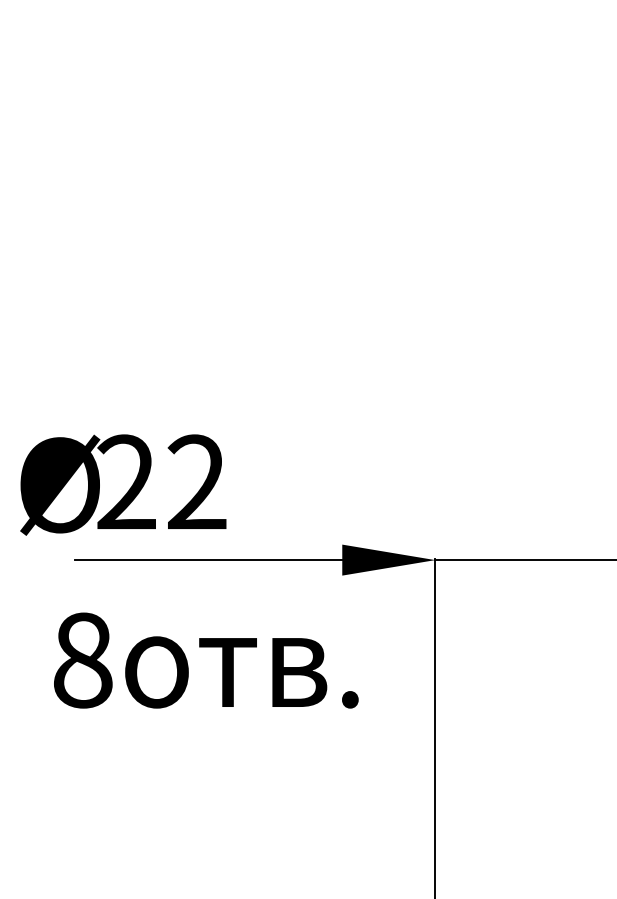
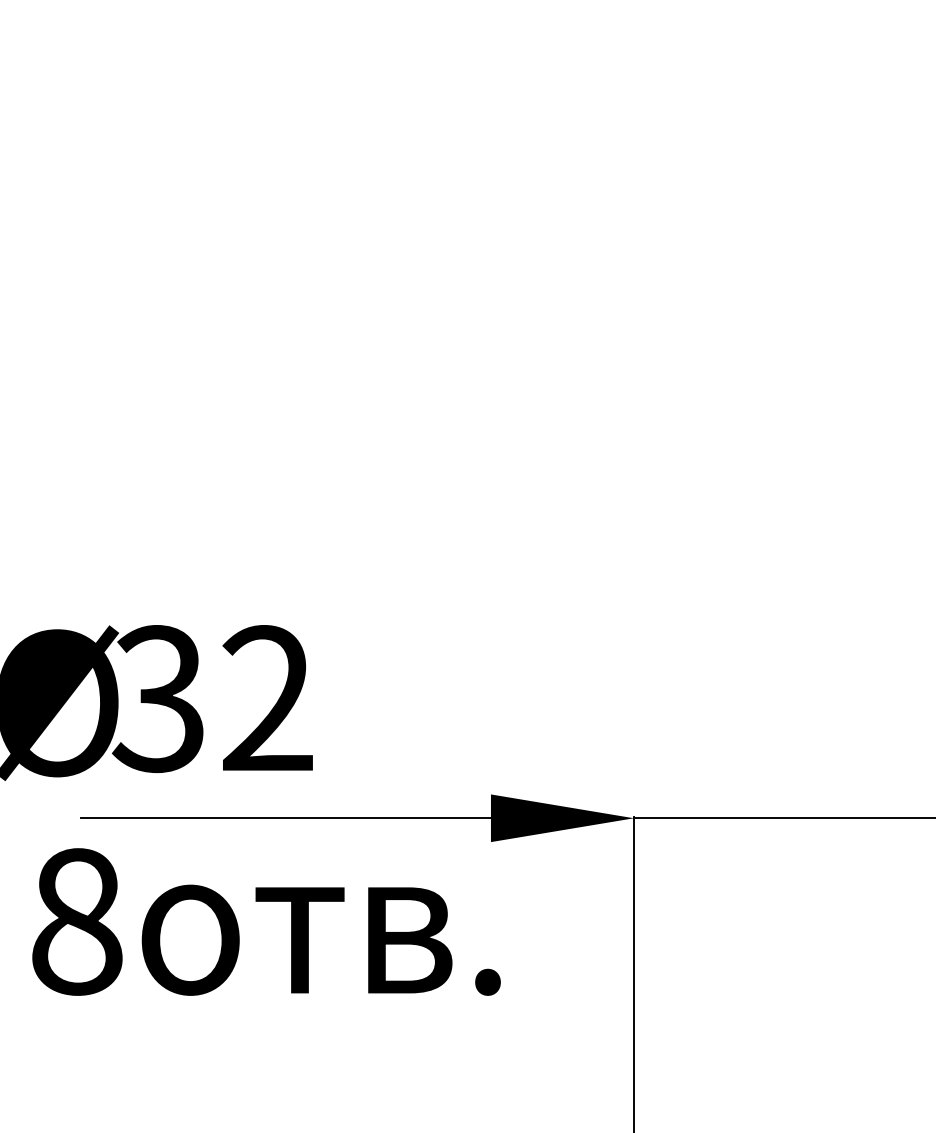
text: (125, 482) -> (157, 698), 22 -> 32
text: (206, 660) -> (266, 921), moved

